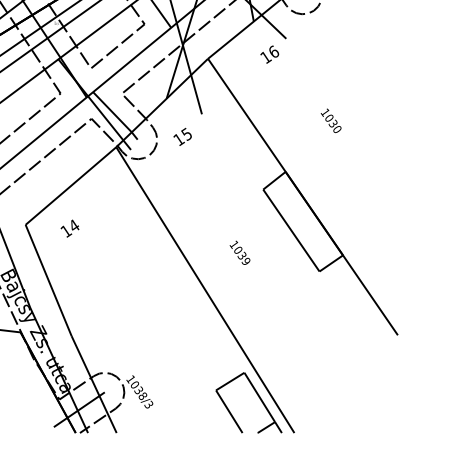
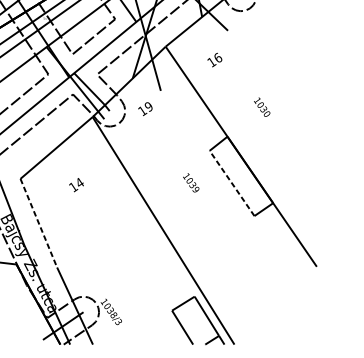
text: (269, 54) -> (214, 59), moved
text: (330, 120) -> (261, 106), moved
text: (186, 133) -> (148, 106), 15 -> 19
text: (69, 228) -> (76, 184), moved
line: (291, 230) -> (232, 183), solid -> dashed
text: (239, 252) -> (190, 182), moved
line: (48, 280) -> (38, 223), solid -> dashed

